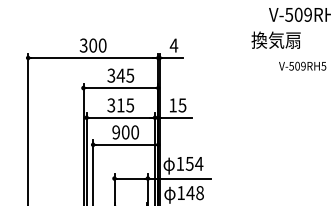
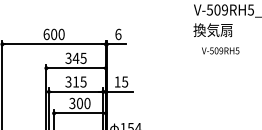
text: (275, 39) -> (212, 29), moved
text: (83, 45) -> (46, 34), 300 -> 600
text: (173, 45) -> (117, 34), 4 -> 6
text: (115, 132) -> (71, 103), 900 -> 300

